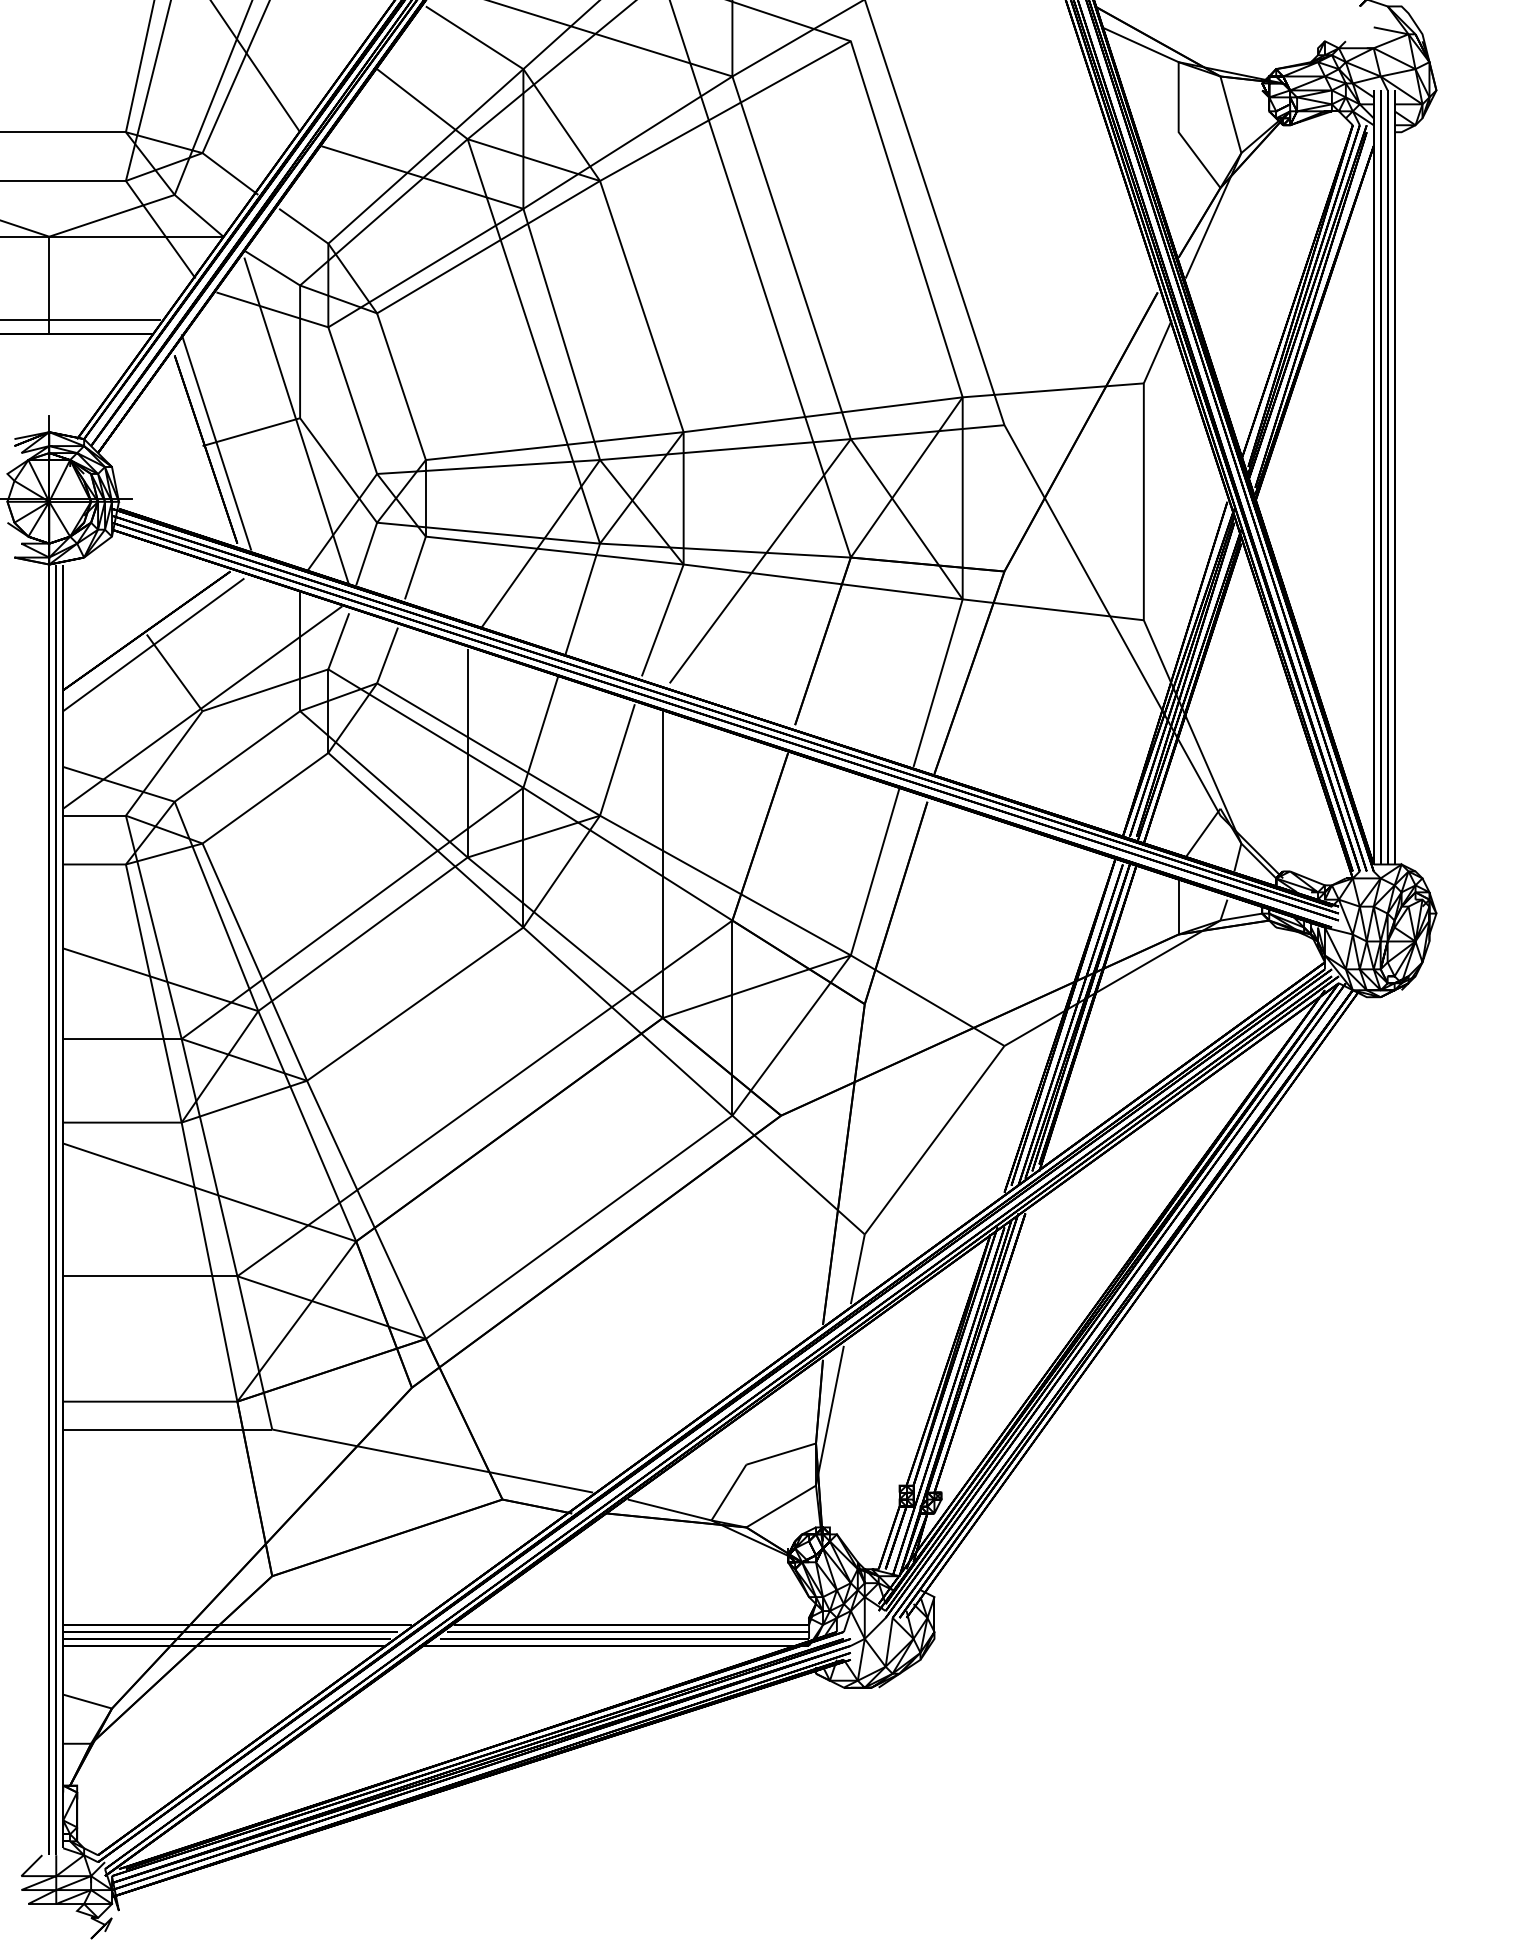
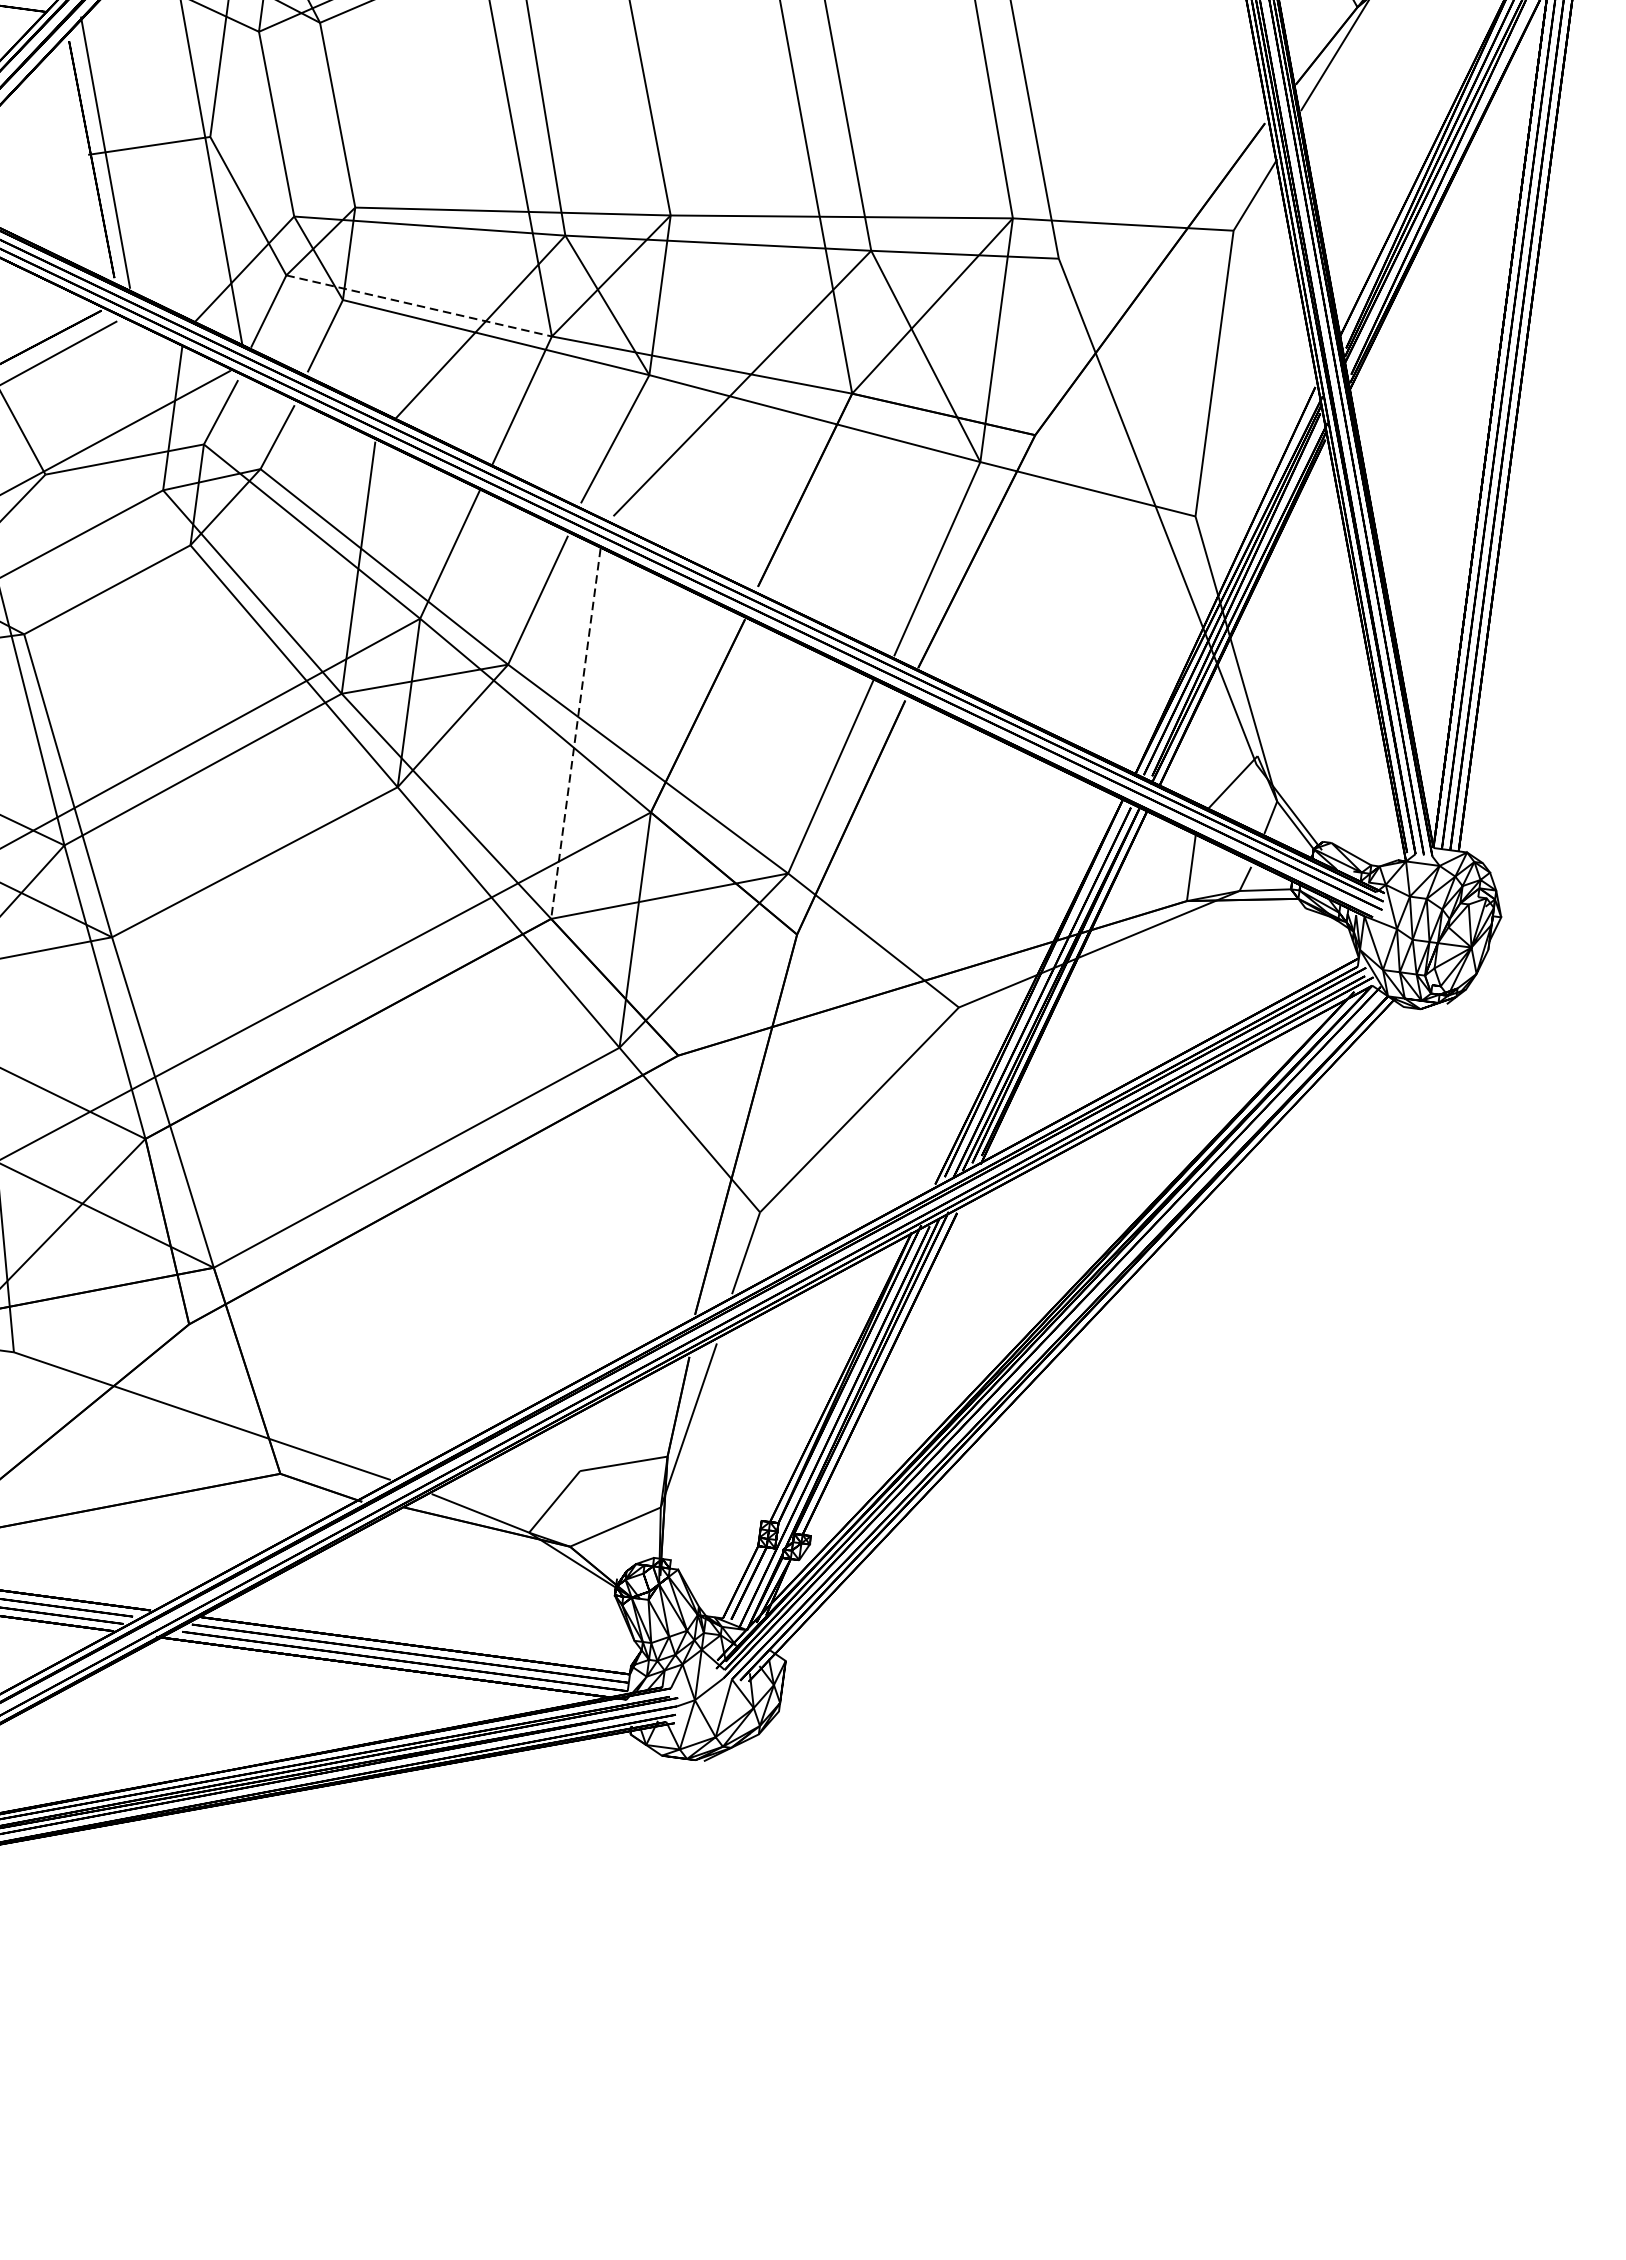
line: (488, 533) -> (419, 306), solid -> dashed
line: (662, 865) -> (575, 734), solid -> dashed

